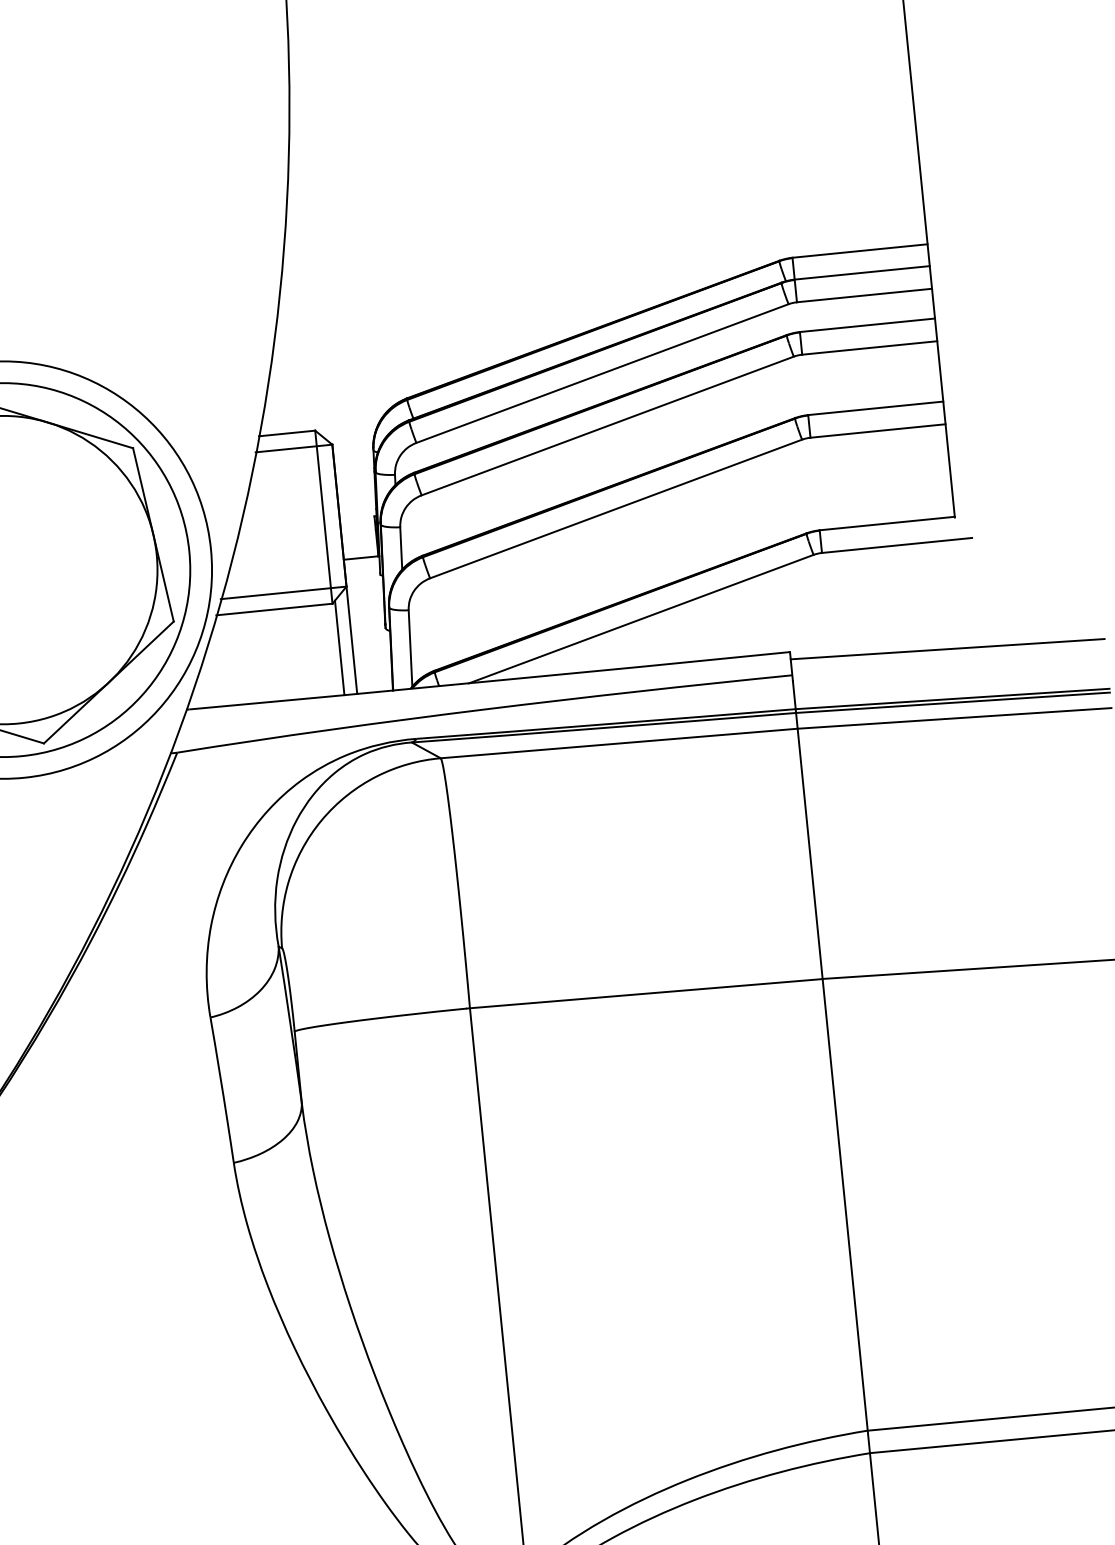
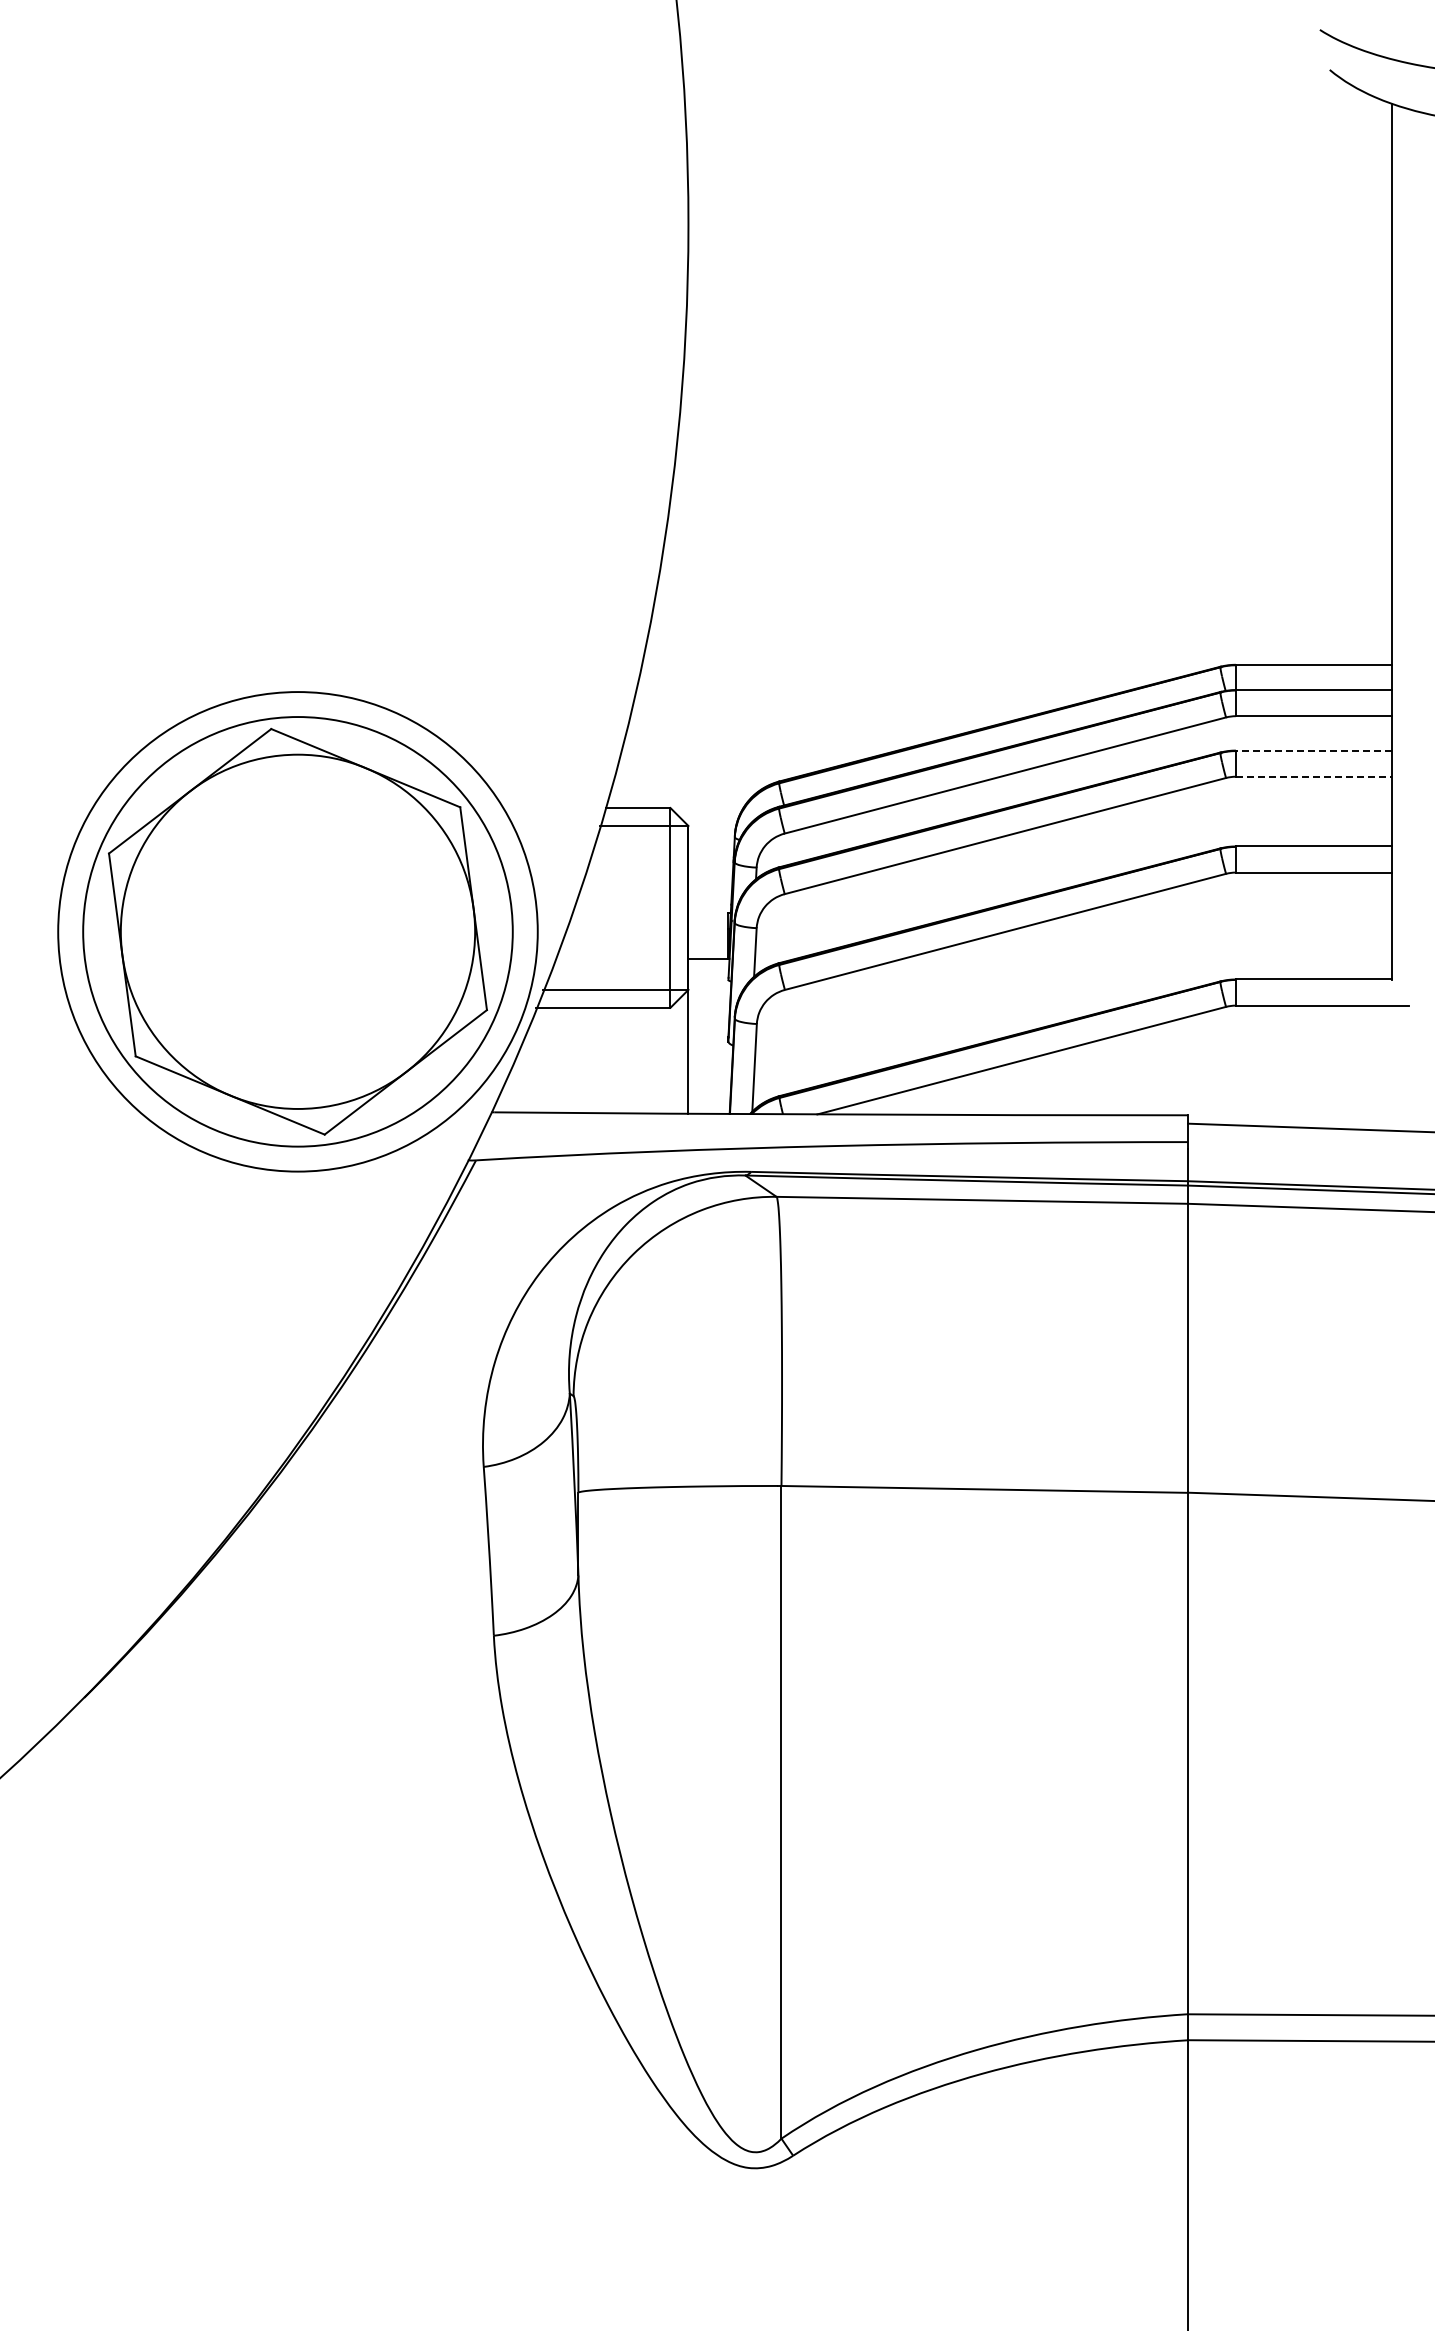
line: (867, 325) -> (1313, 750), solid -> dashed
line: (869, 347) -> (1313, 776), solid -> dashed
line: (339, 647) -> (673, 1058), removed

